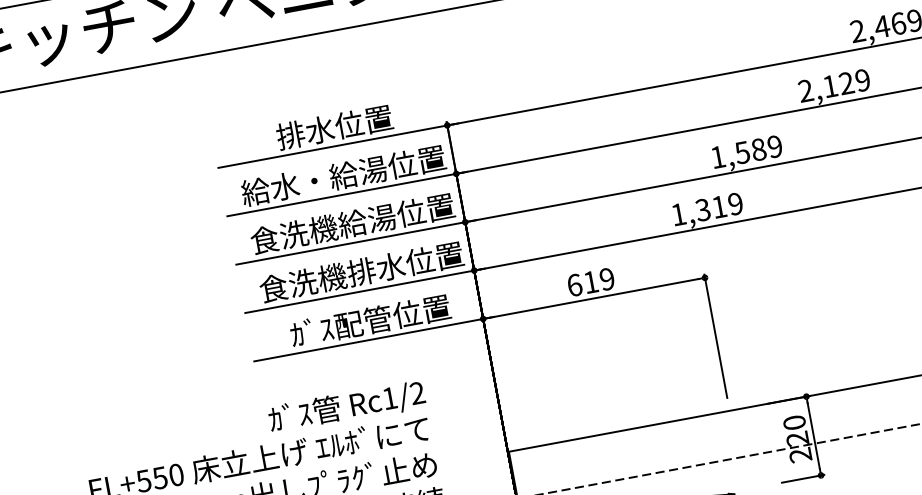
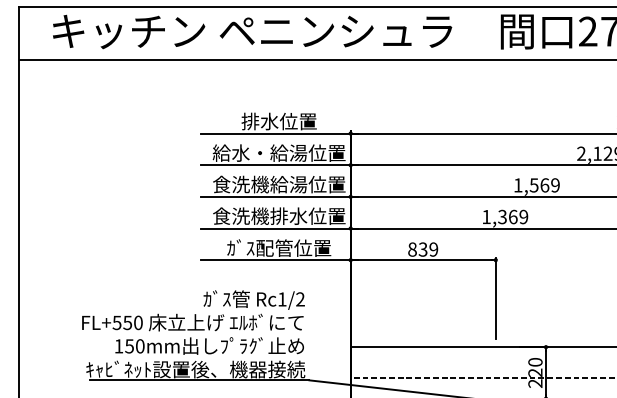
text: (758, 149) -> (544, 185), 1,589 -> 1,569
text: (719, 206) -> (513, 216), 1,319 -> 1,369
text: (582, 283) -> (417, 249), 619 -> 839

